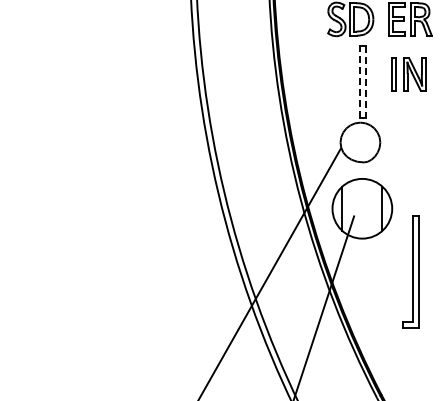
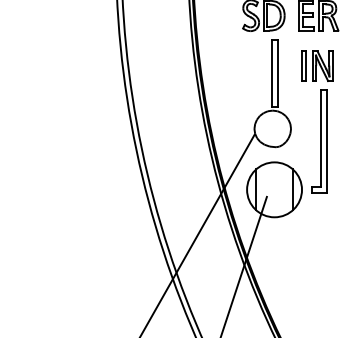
line: (359, 81) -> (271, 72), dashed -> solid
line: (365, 82) -> (277, 73), dashed -> solid
part: (410, 271) -> (318, 140), moved

